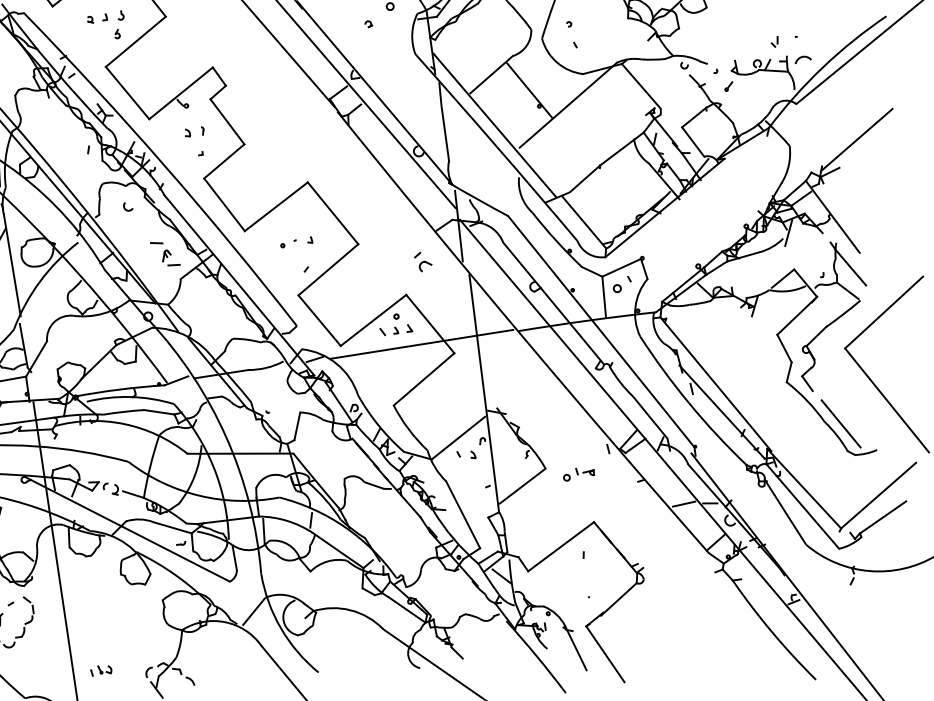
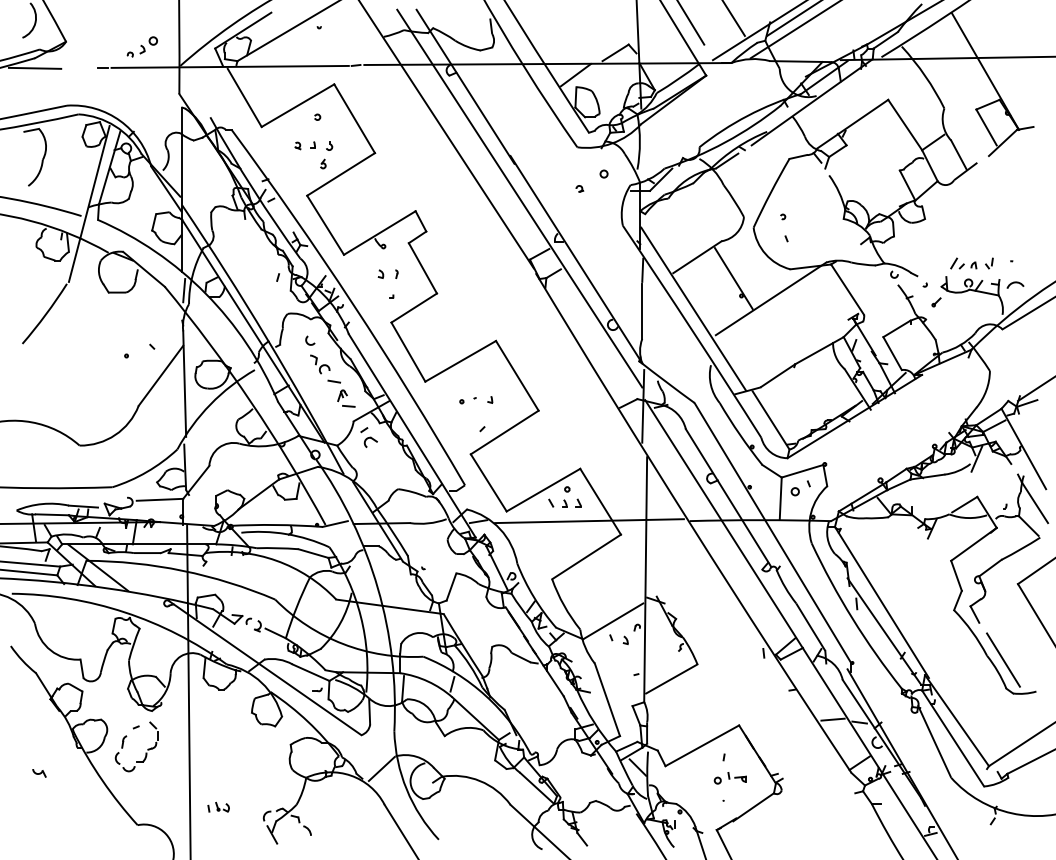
part: (749, 45) -> (963, 263), added
part: (141, 228) -> (320, 364), added
part: (422, 261) -> (368, 437), moved
part: (577, 474) -> (729, 778), moved

